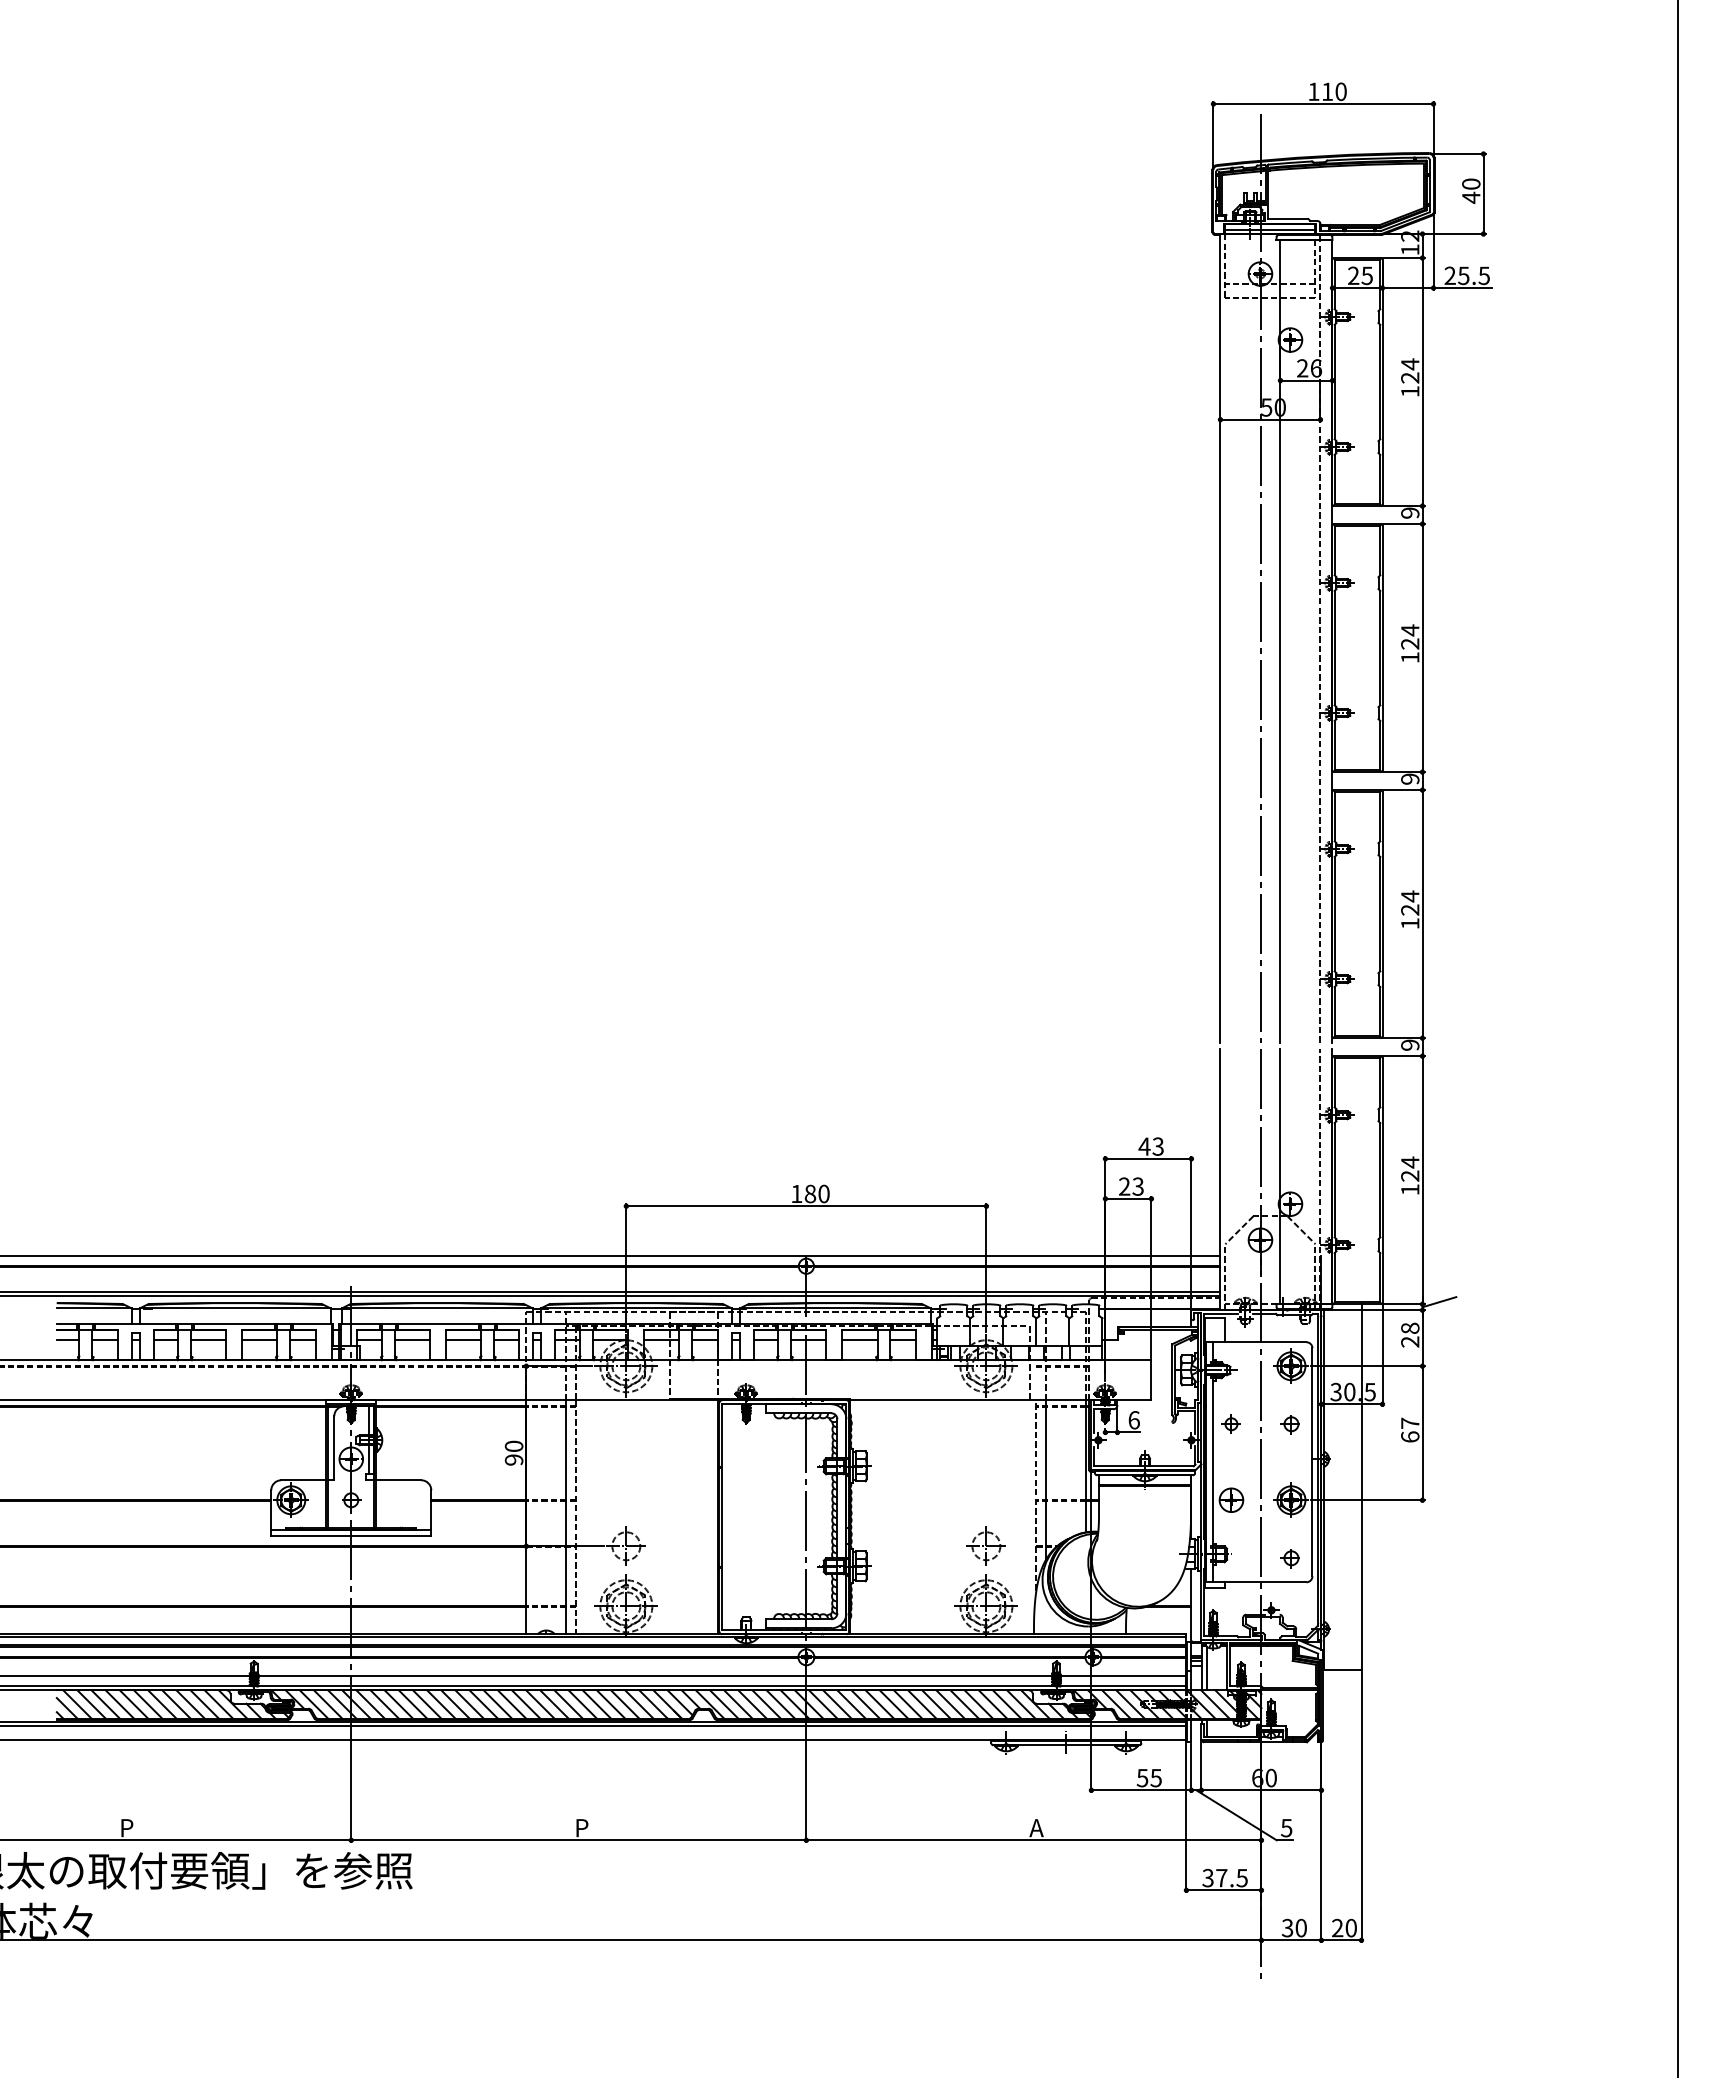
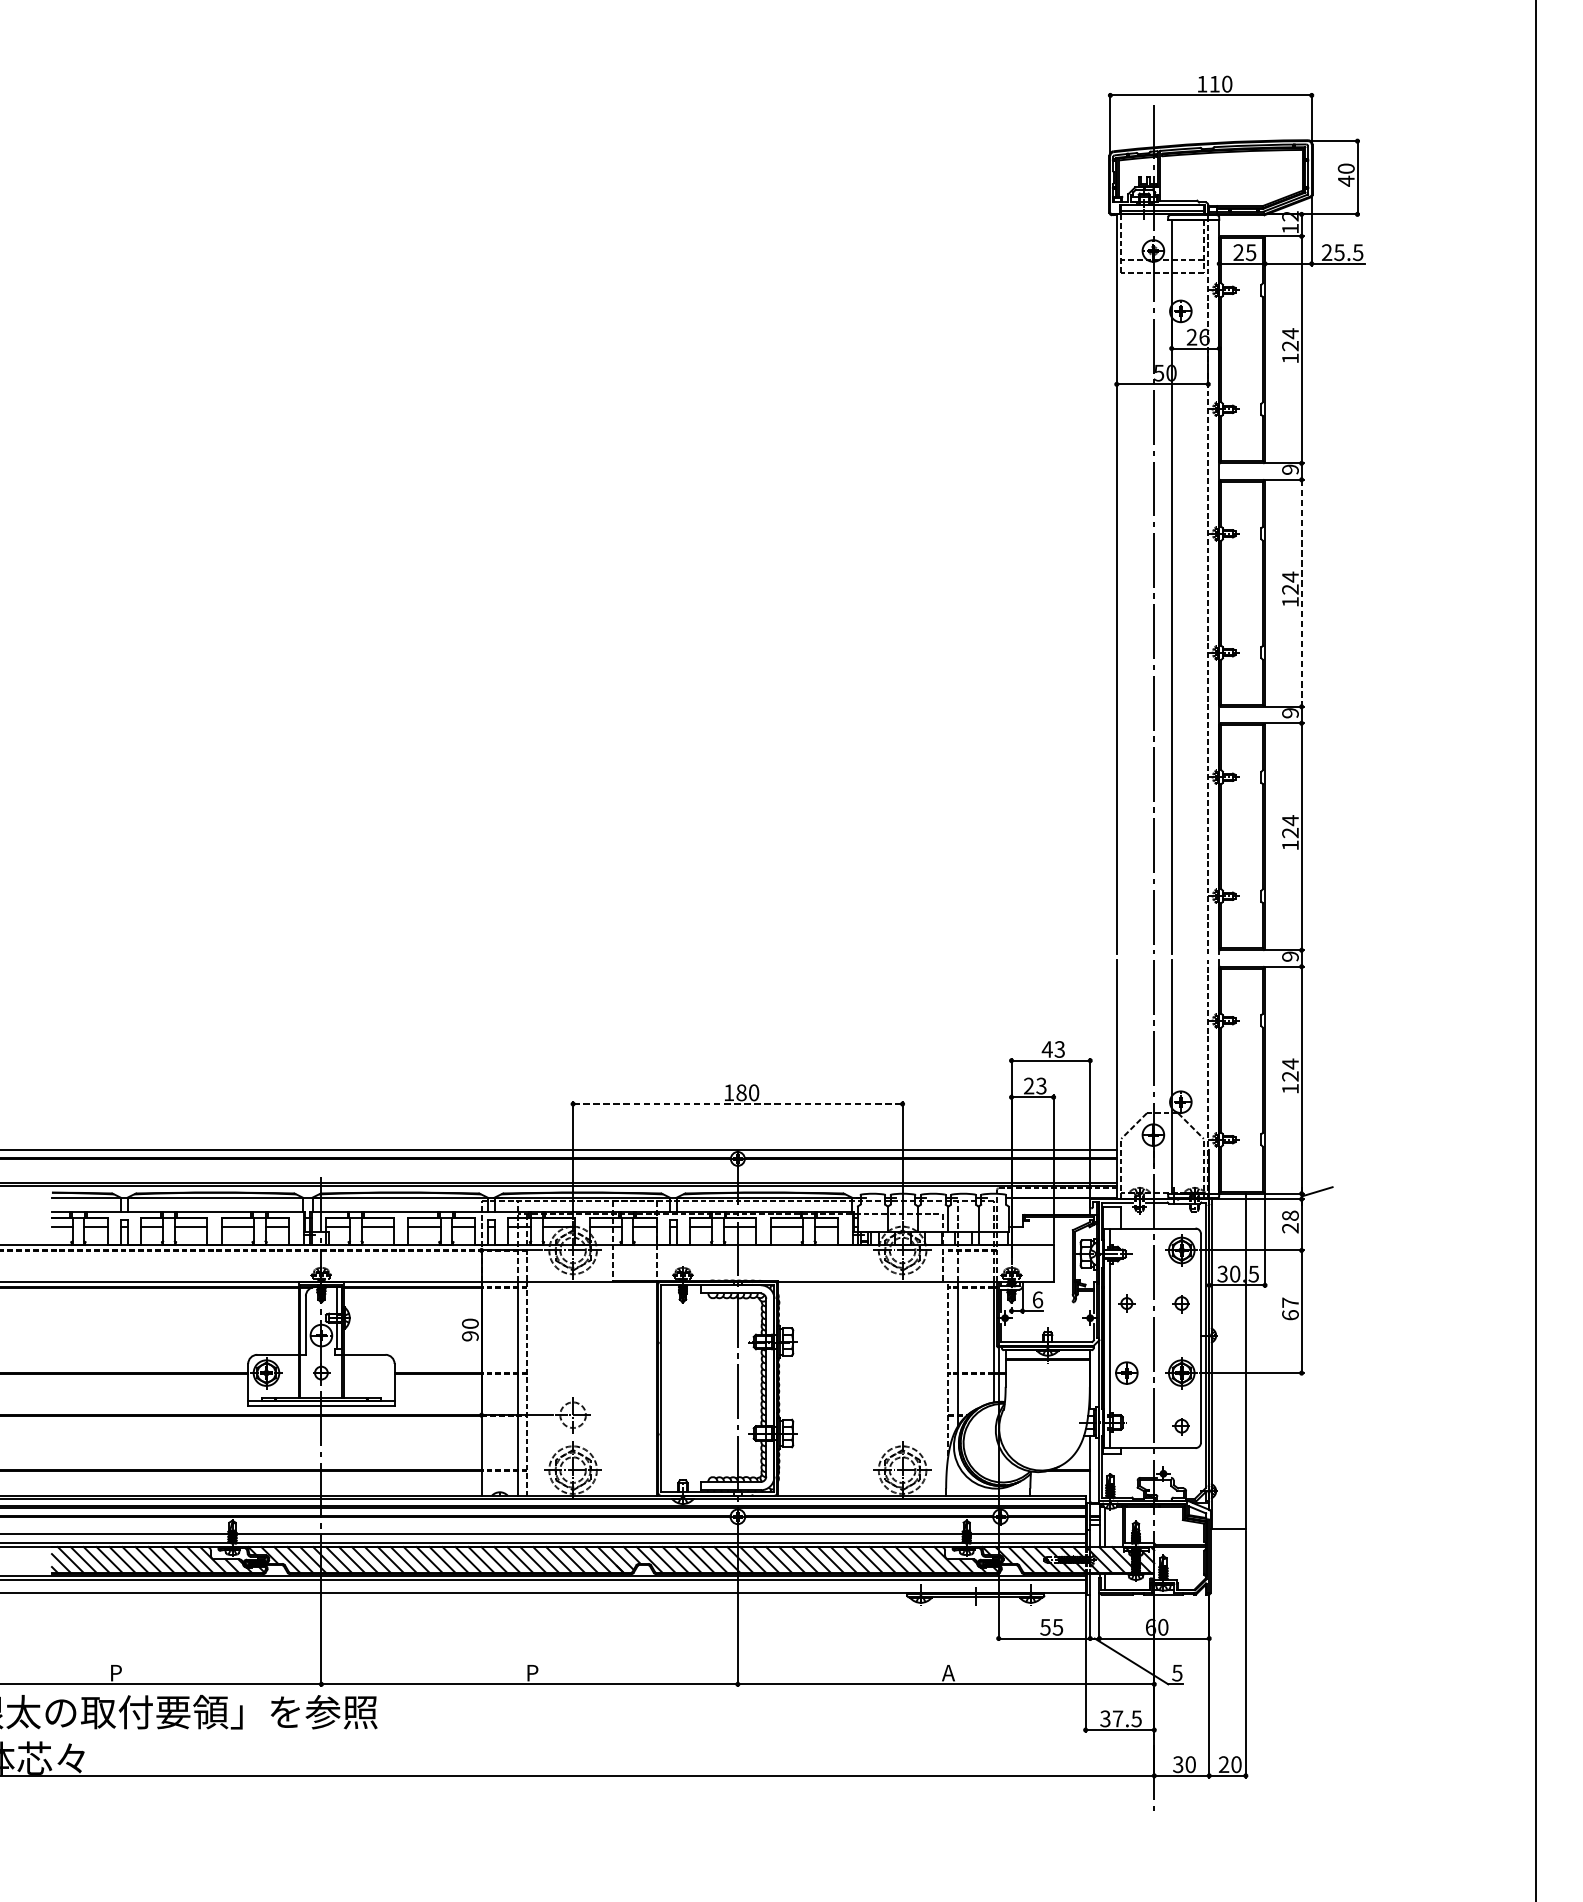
line: (1422, 648) -> (1301, 593), solid -> dashed
line: (806, 1206) -> (737, 1104), solid -> dashed
part: (985, 1545) -> (901, 1414), removed

